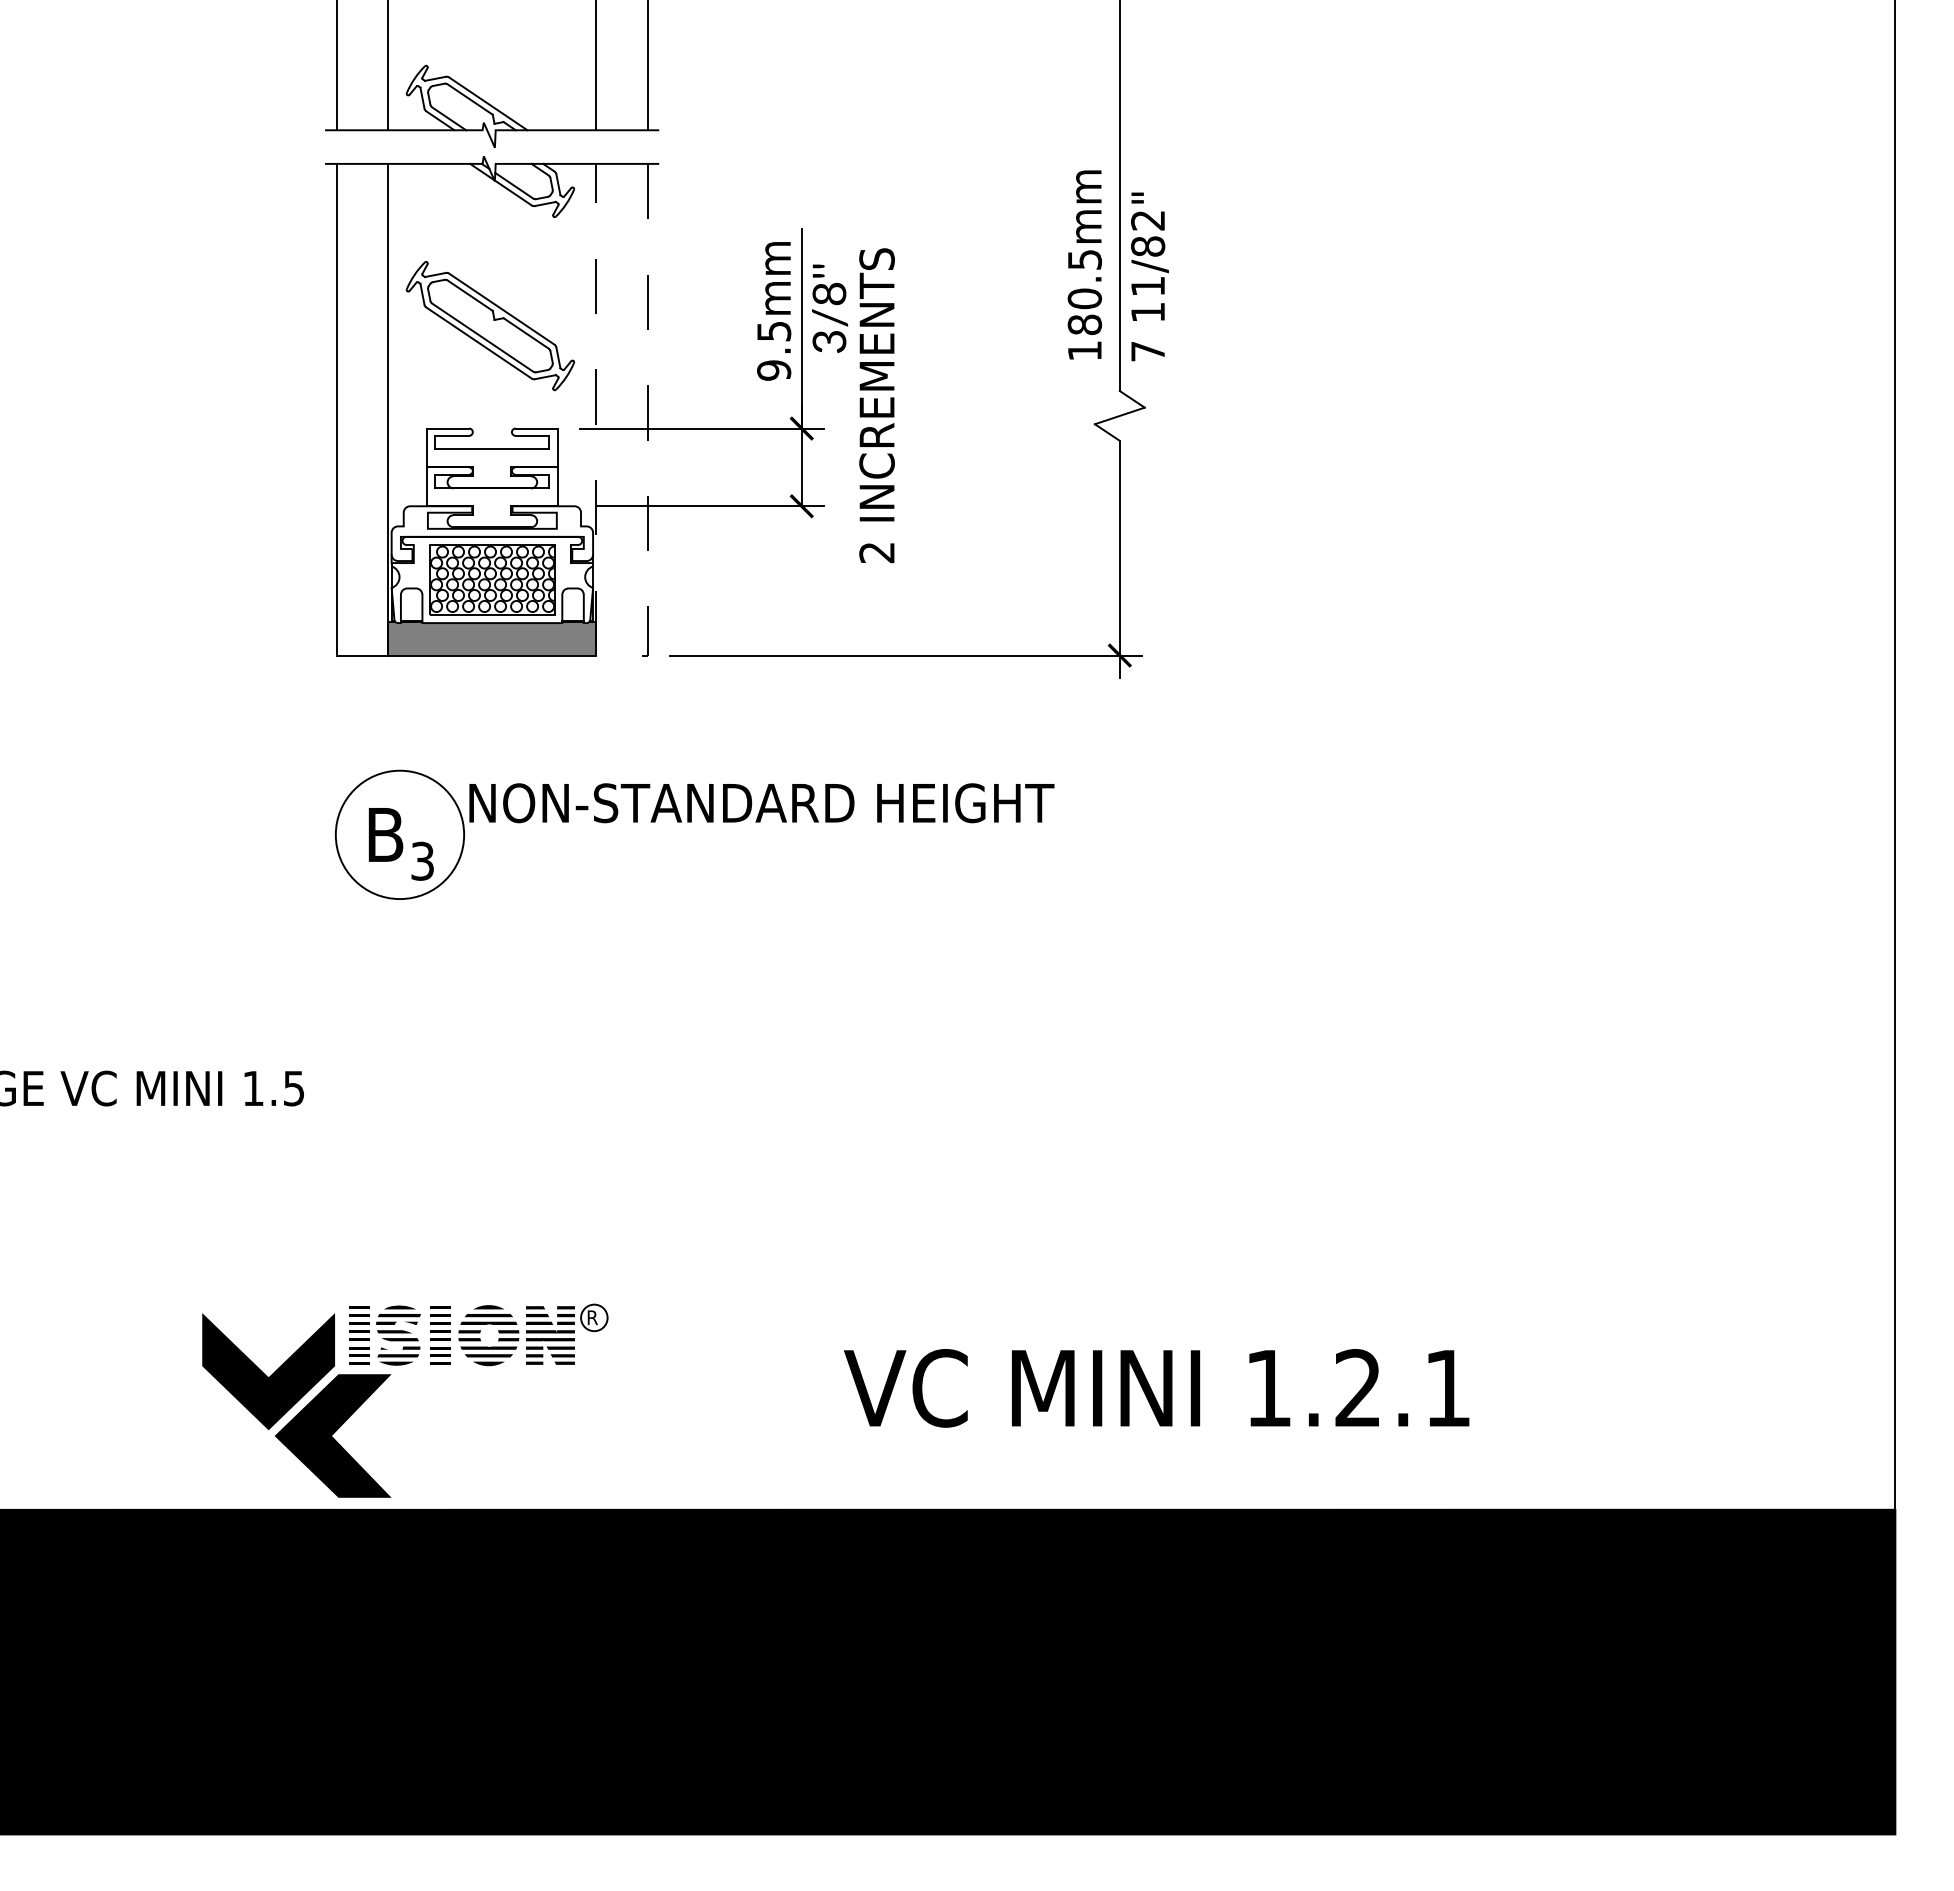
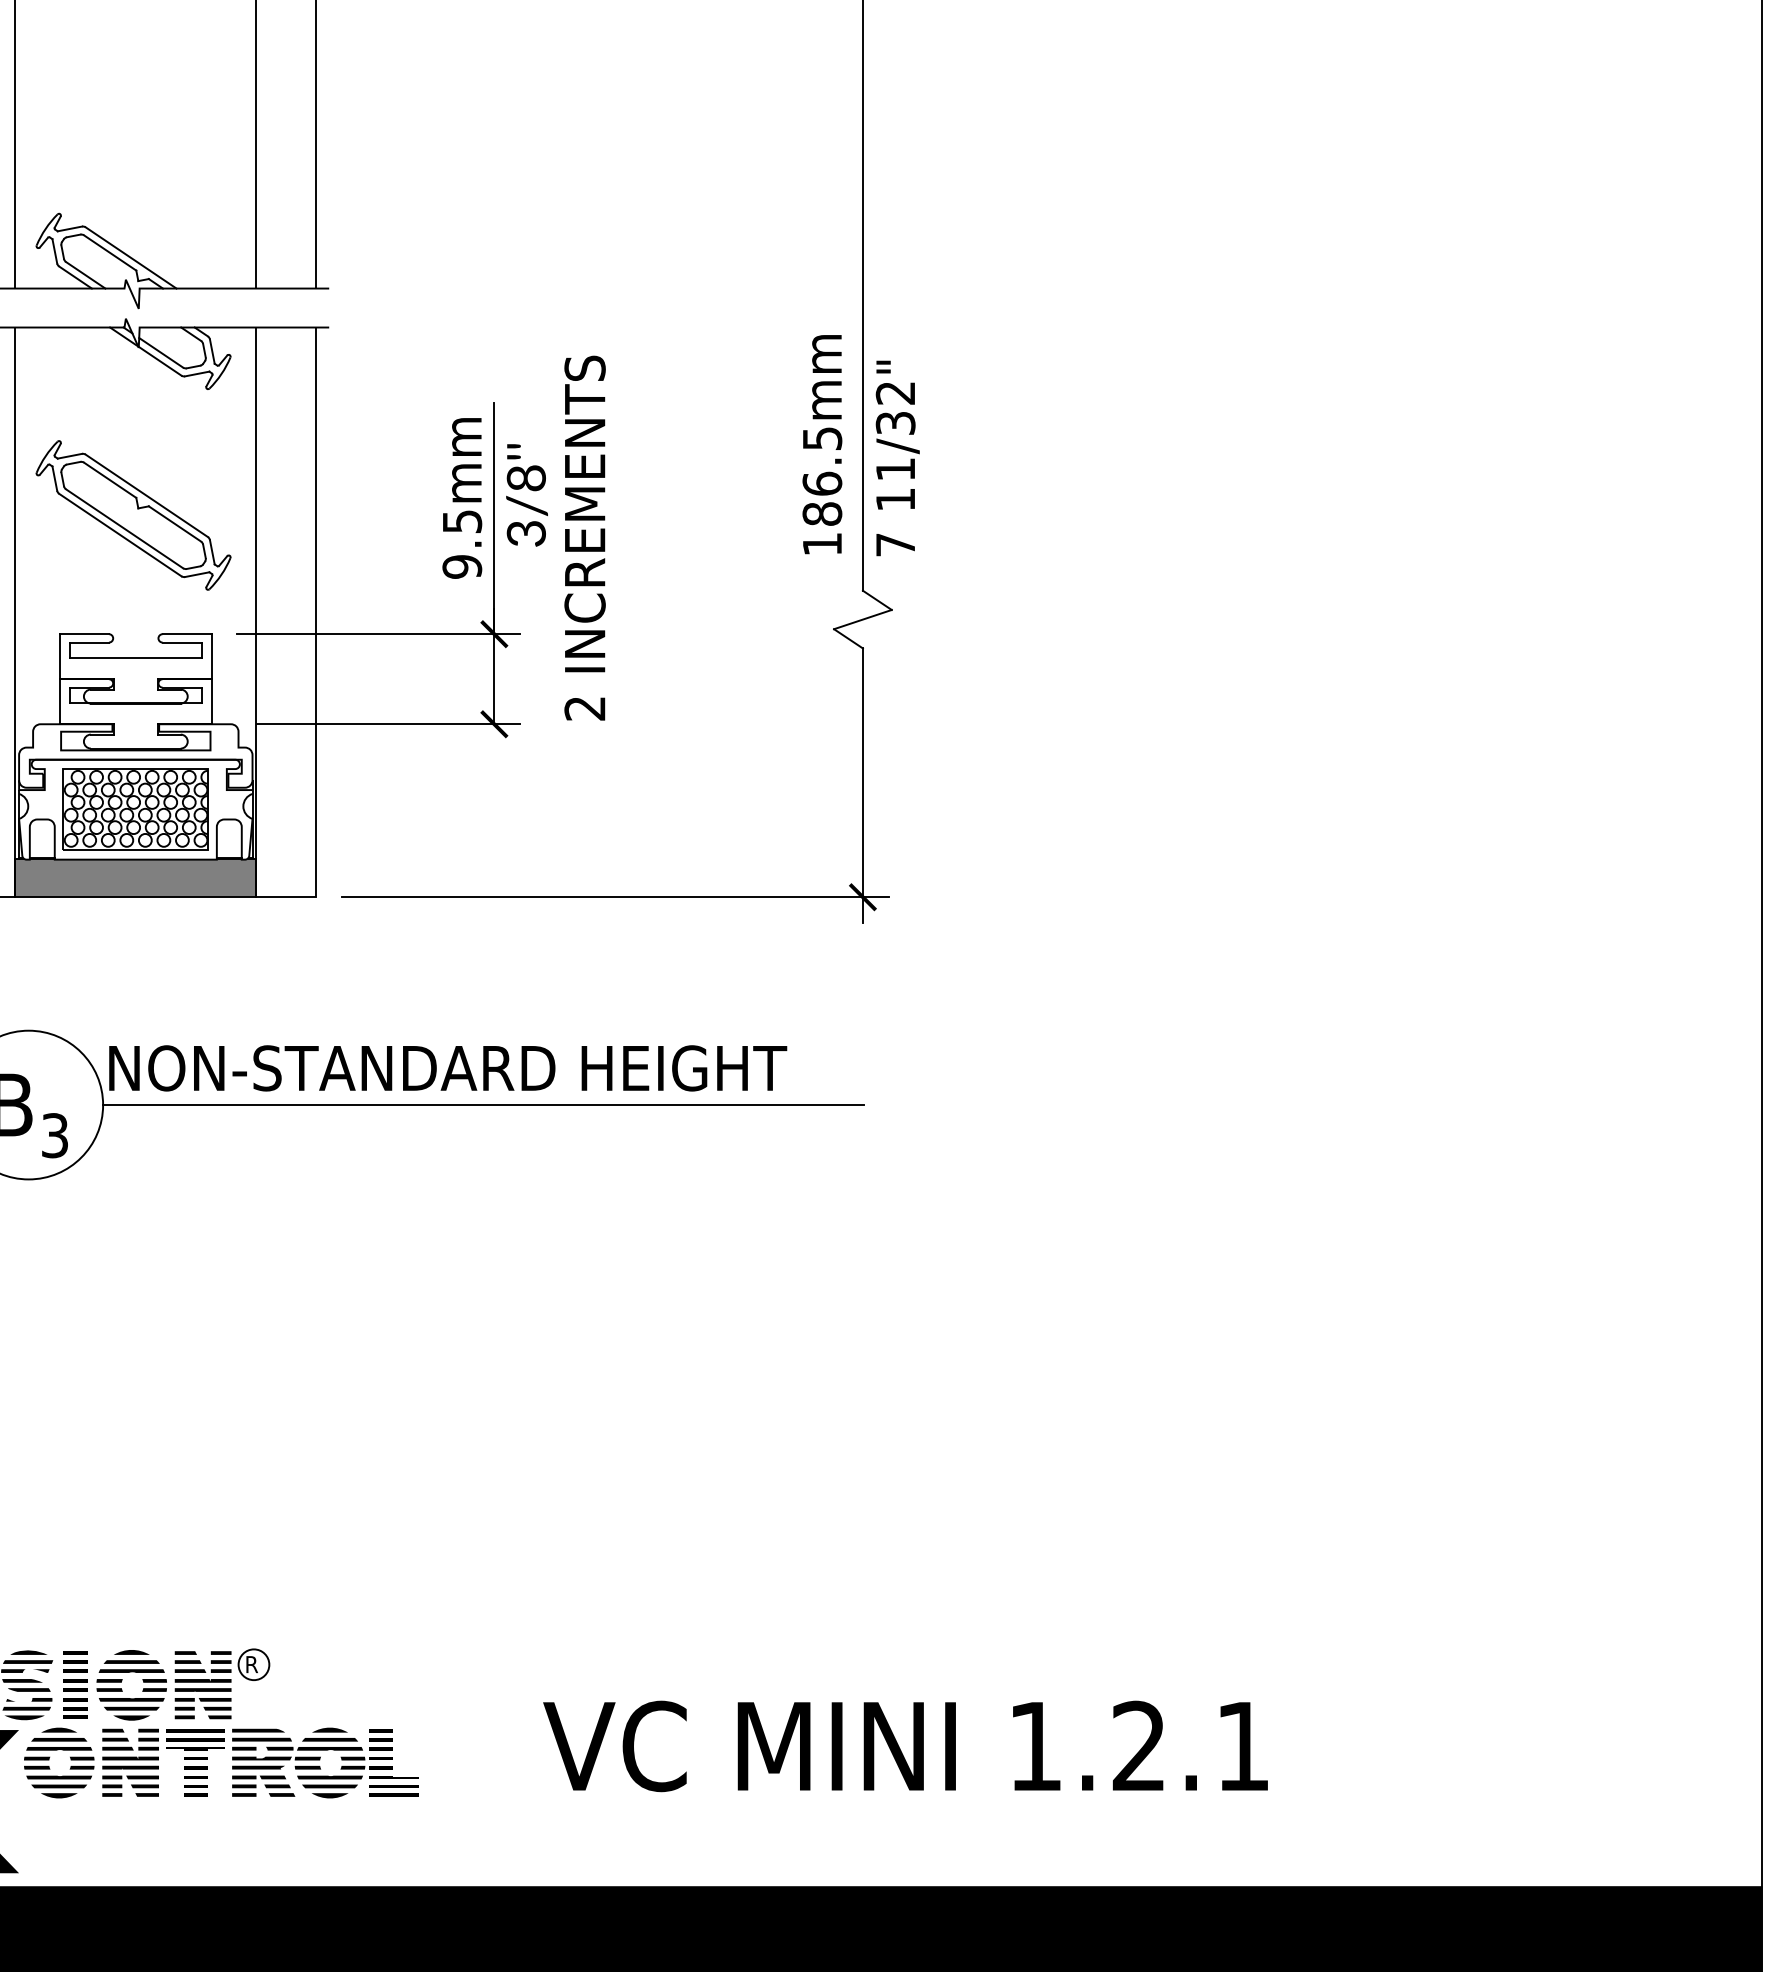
text: (1148, 246) -> (896, 423), 11/82" -> 11/32"
text: (1084, 298) -> (821, 483), 180.5mm -> 186.5mm
text: (876, 405) -> (584, 537), moved
line: (622, 655) -> (286, 897), dashed -> solid
line: (792, 834) -> (483, 1104), added
part: (575, 1400) -> (232, 1760), added

